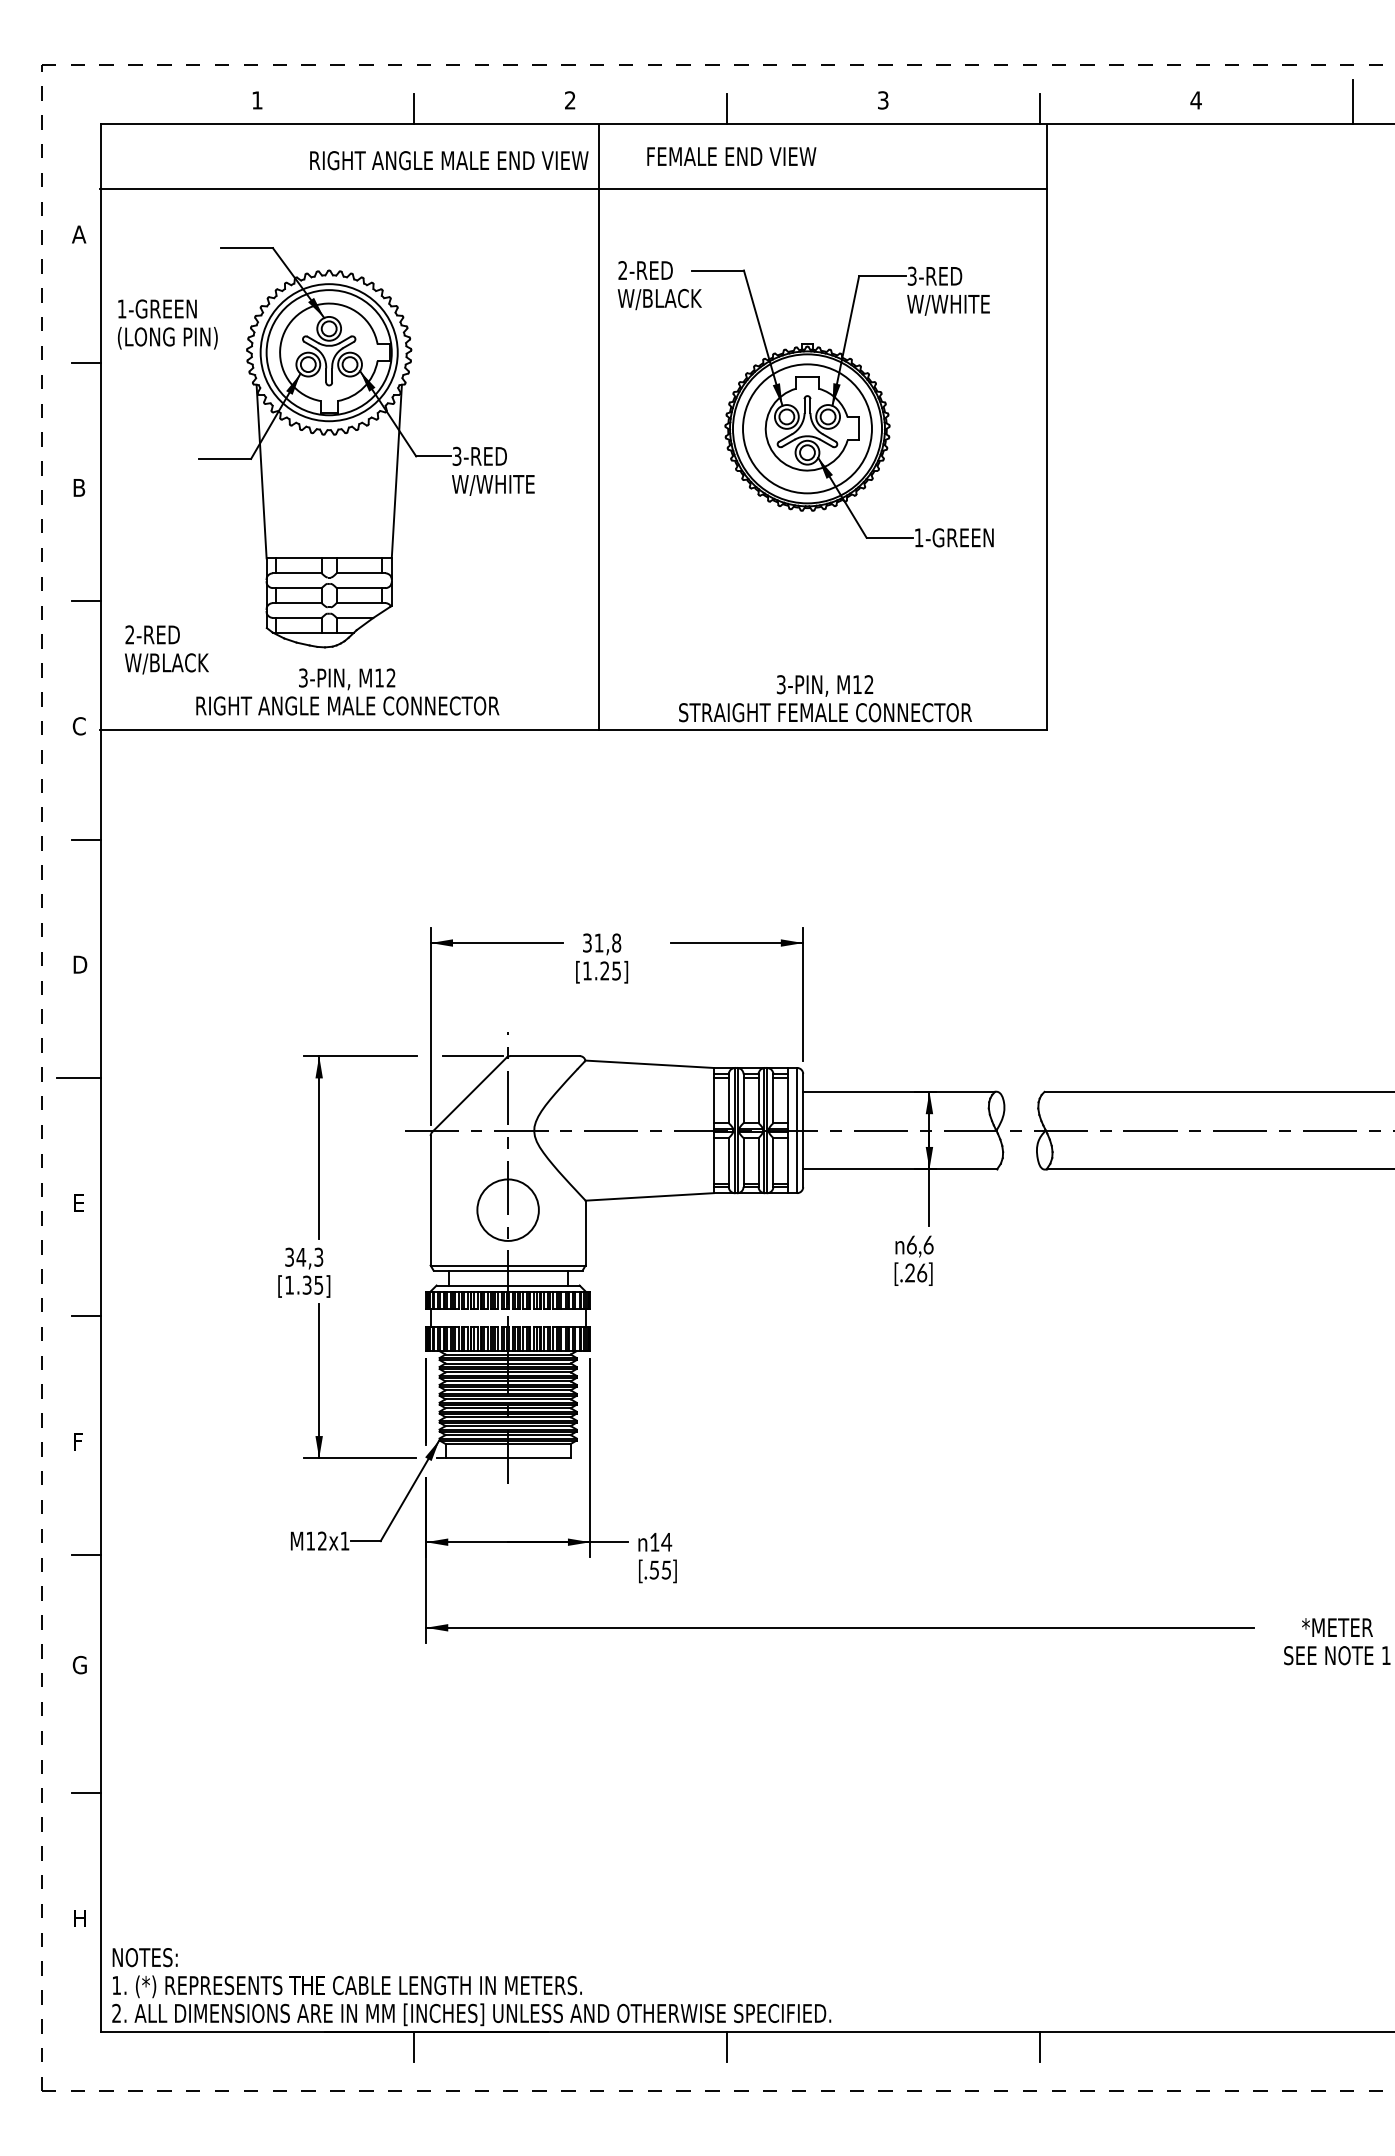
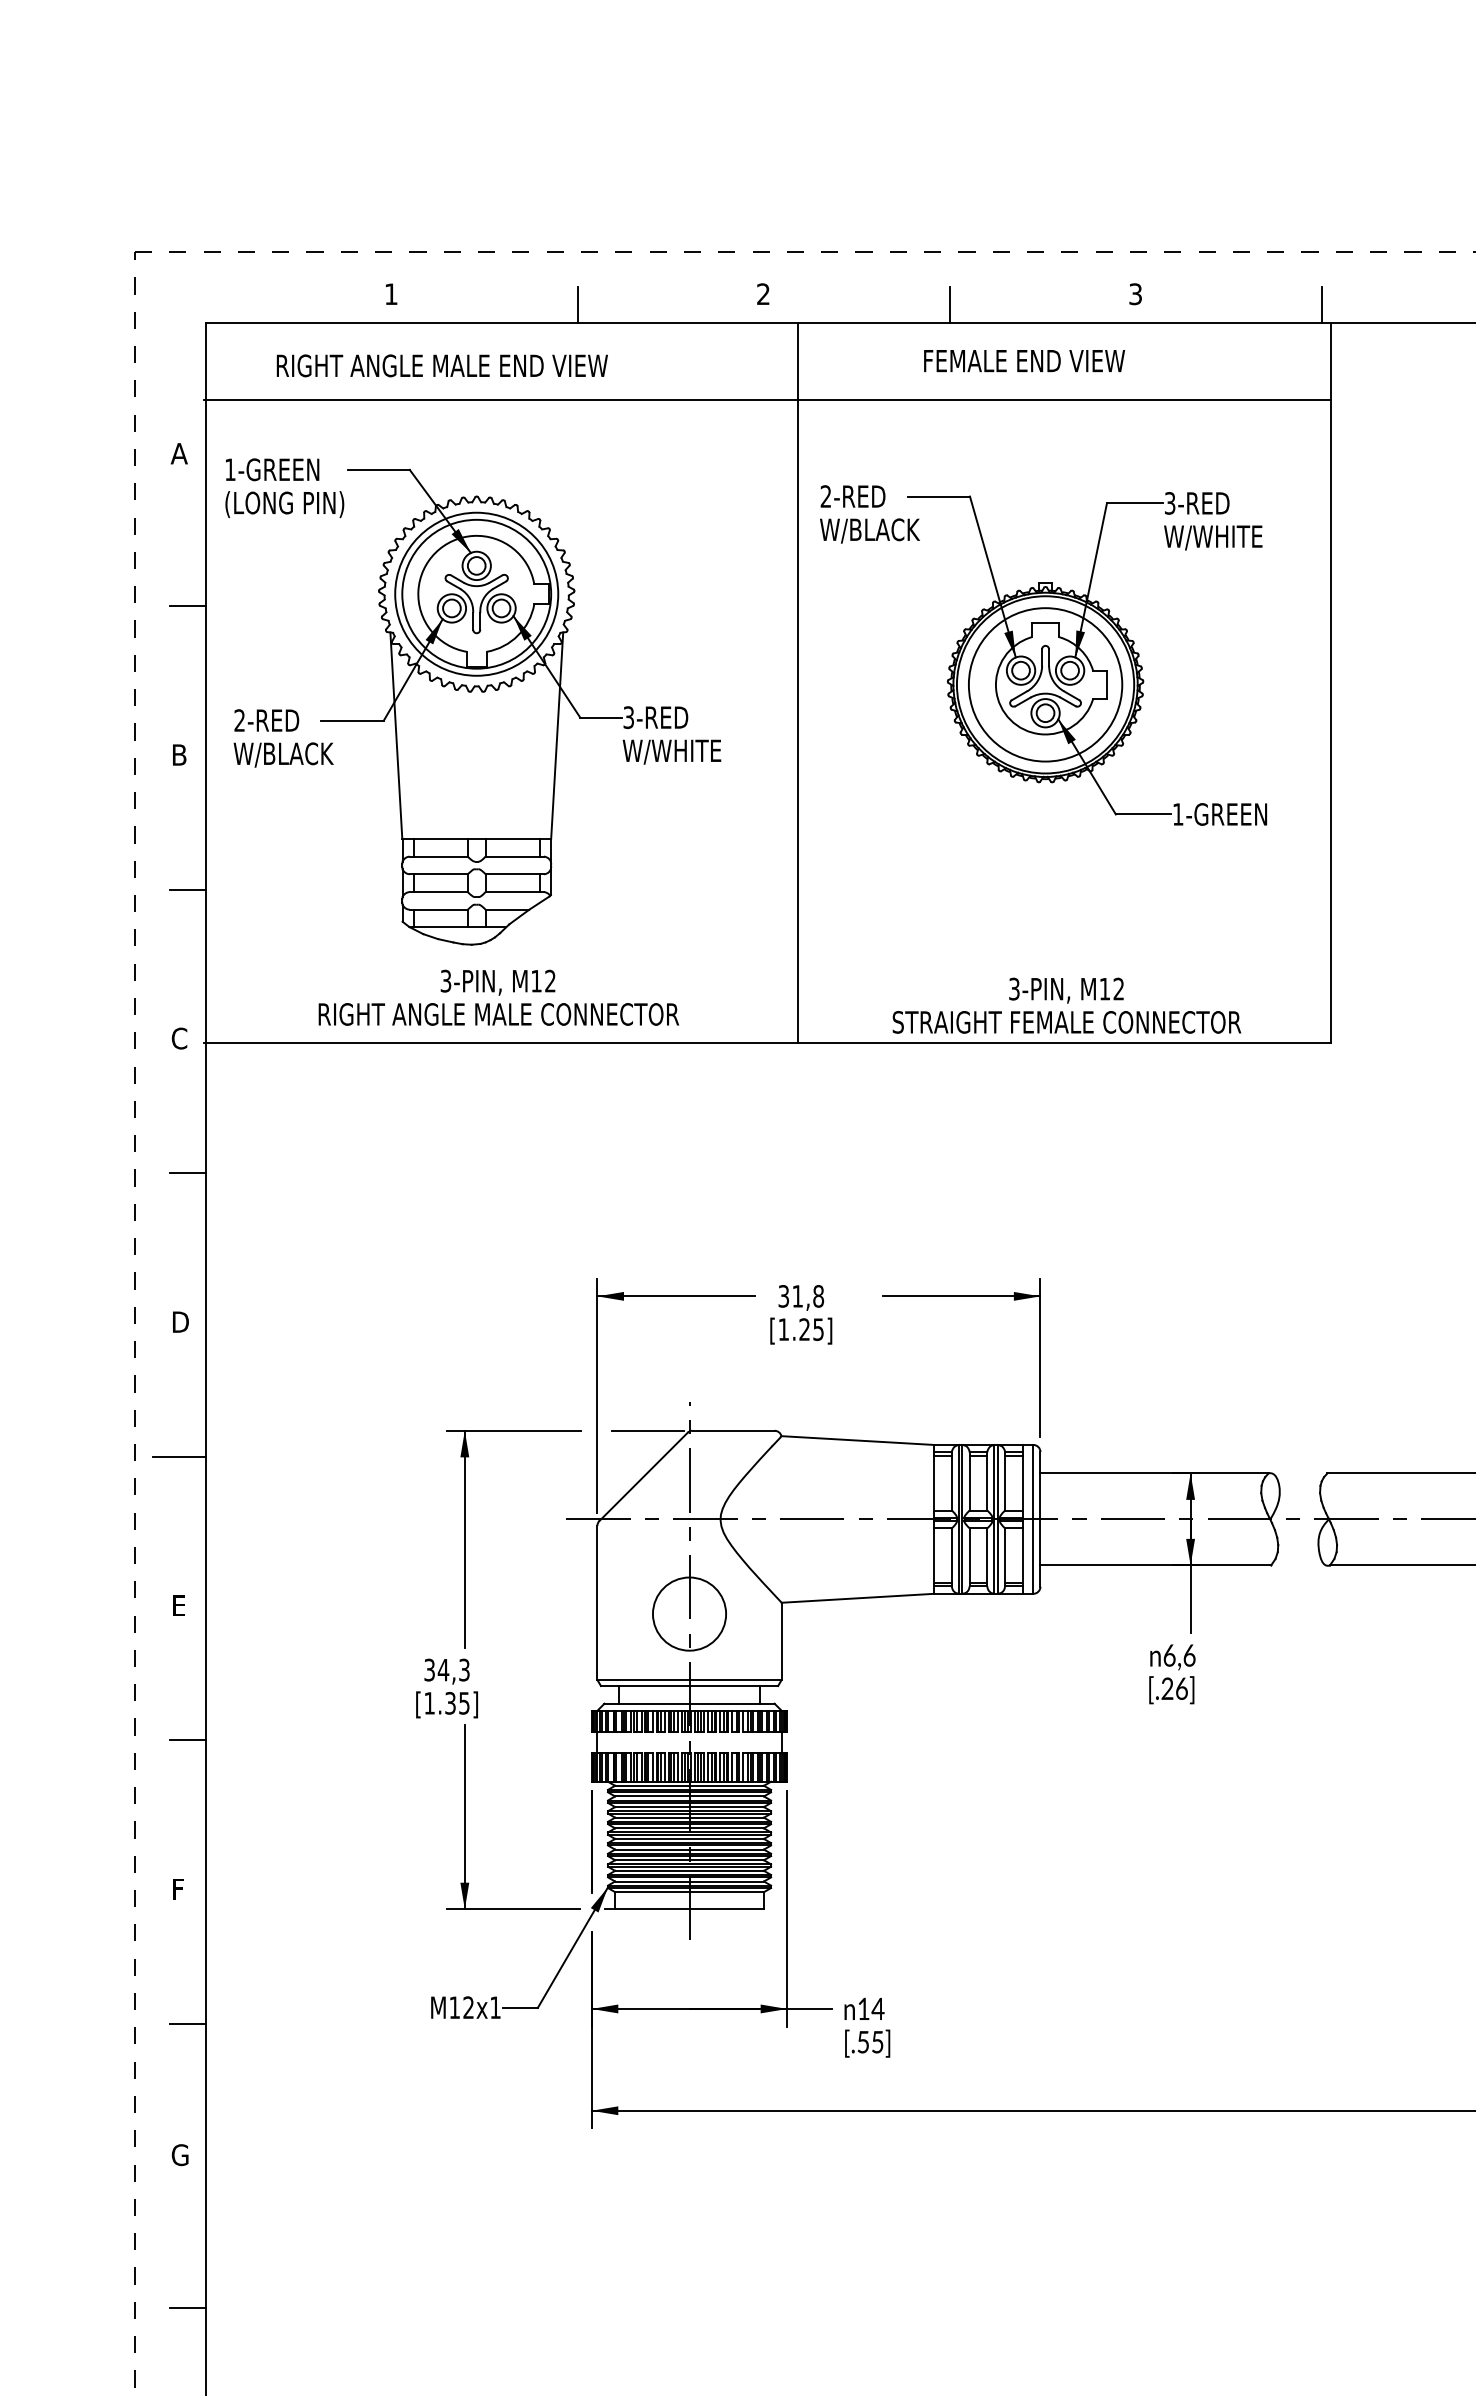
text: (731, 156) -> (1024, 360), moved
text: (449, 160) -> (442, 365), moved
text: (167, 324) -> (284, 488), moved
text: (166, 649) -> (283, 737), moved

